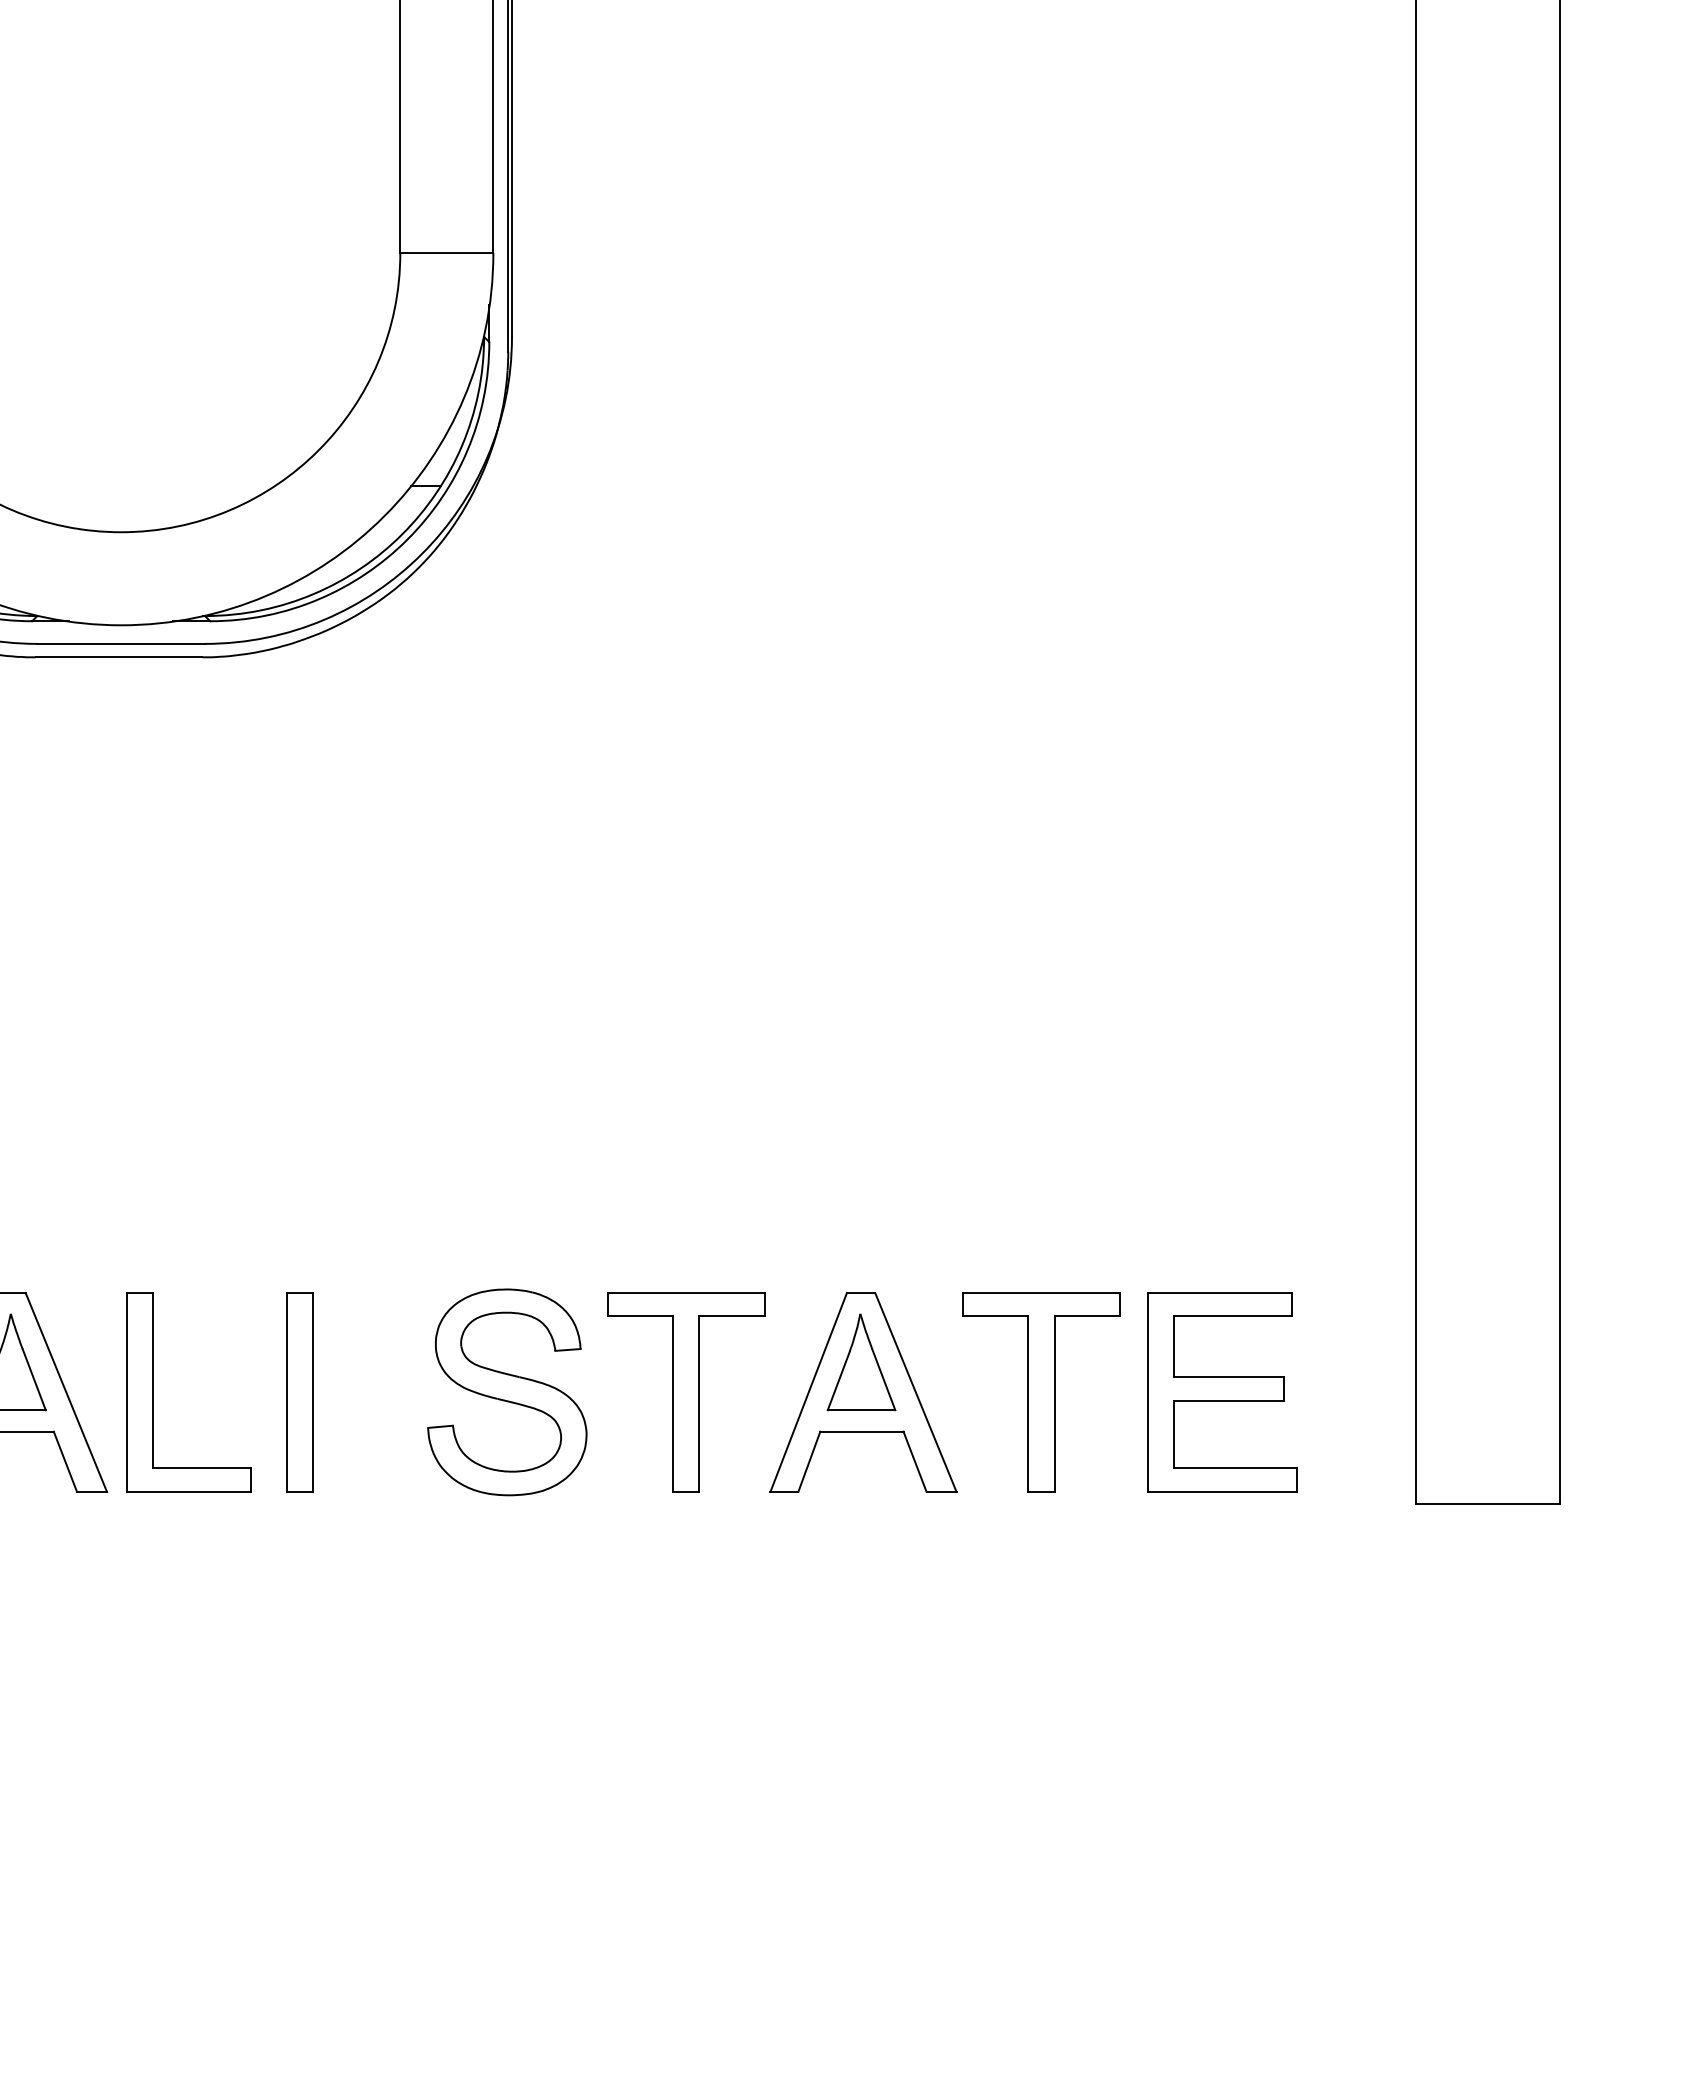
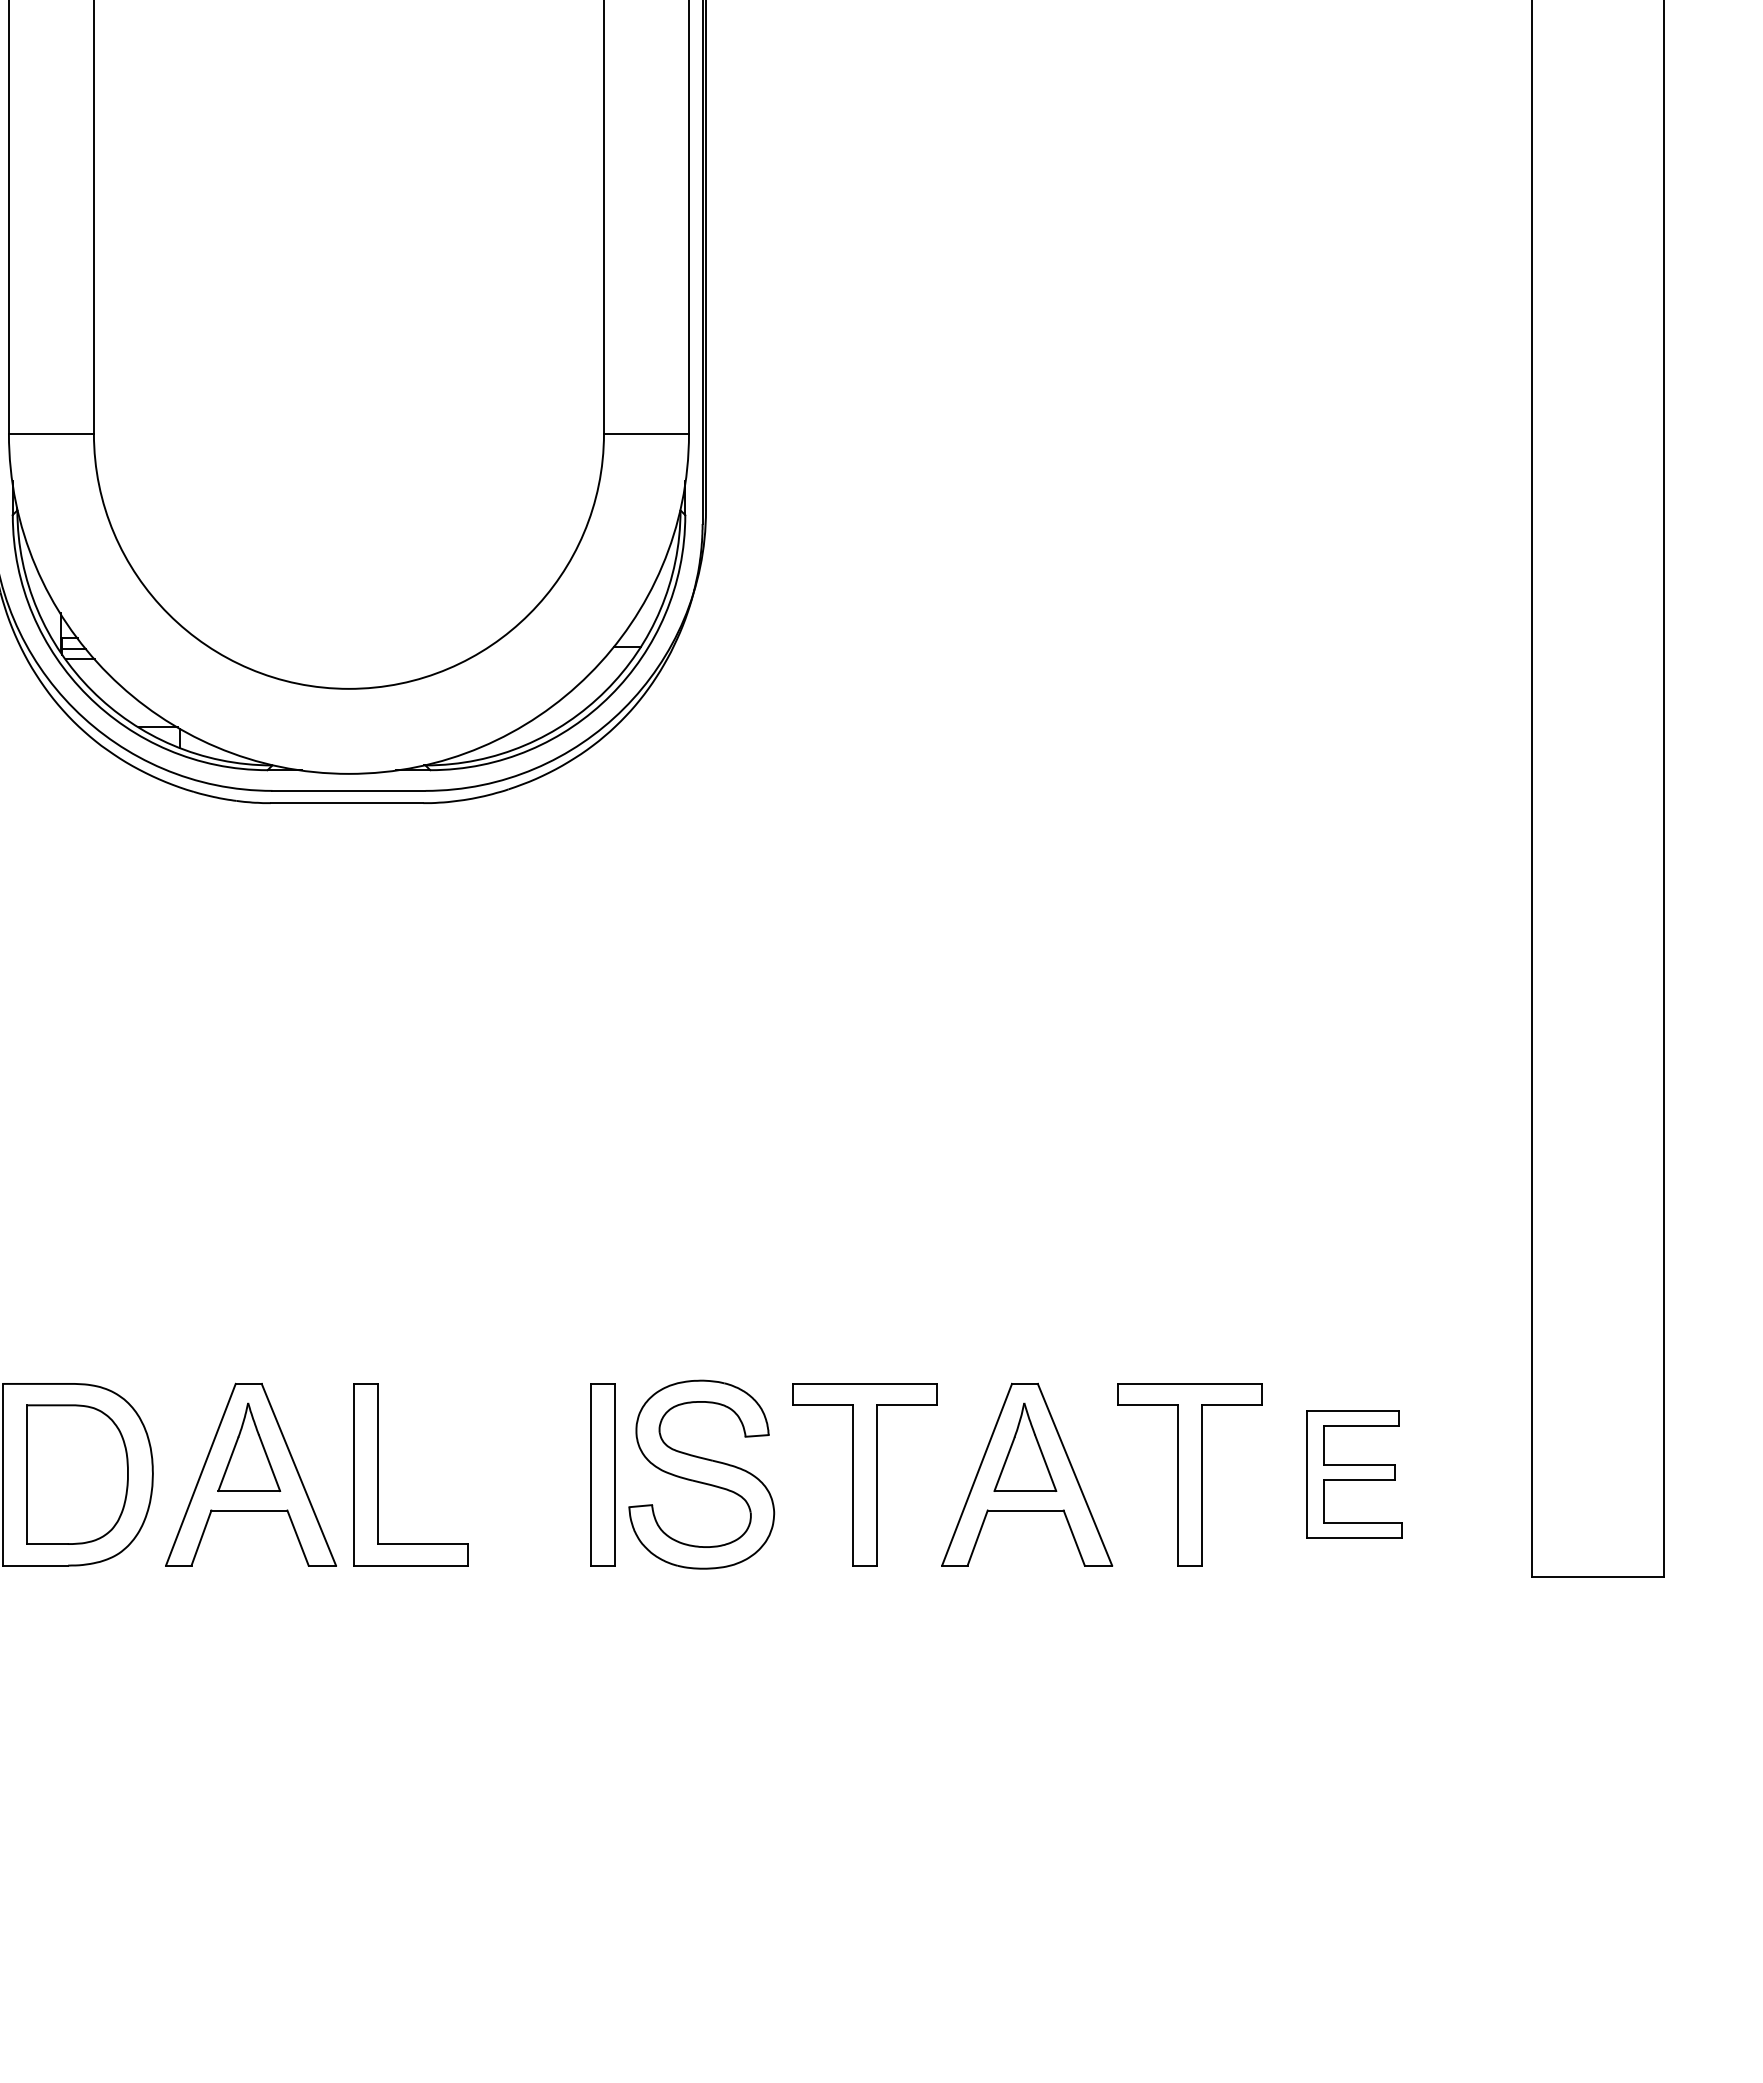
part: (300, 1392) -> (602, 1474), moved
part: (1221, 1392) -> (1354, 1474), size x0.7

